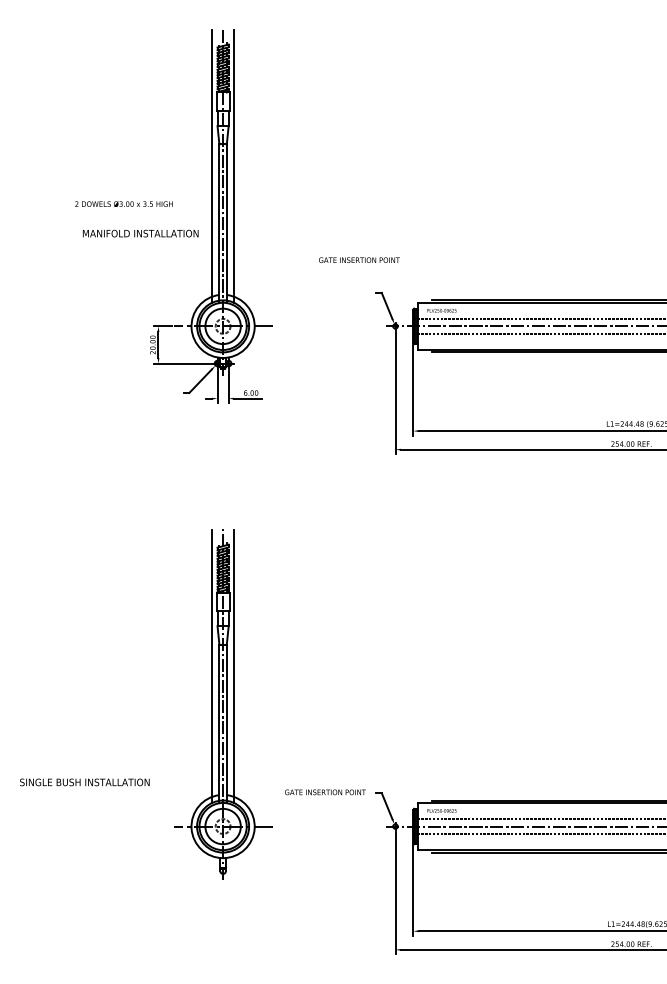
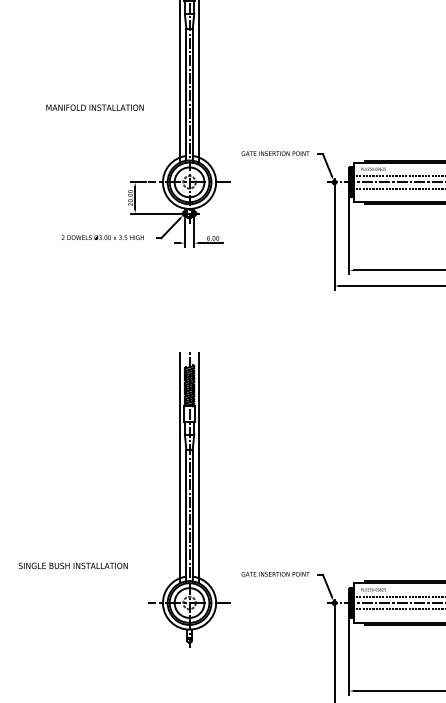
text: (123, 203) -> (102, 237), moved
text: (140, 233) -> (94, 107), moved
text: (359, 259) -> (275, 153), moved

